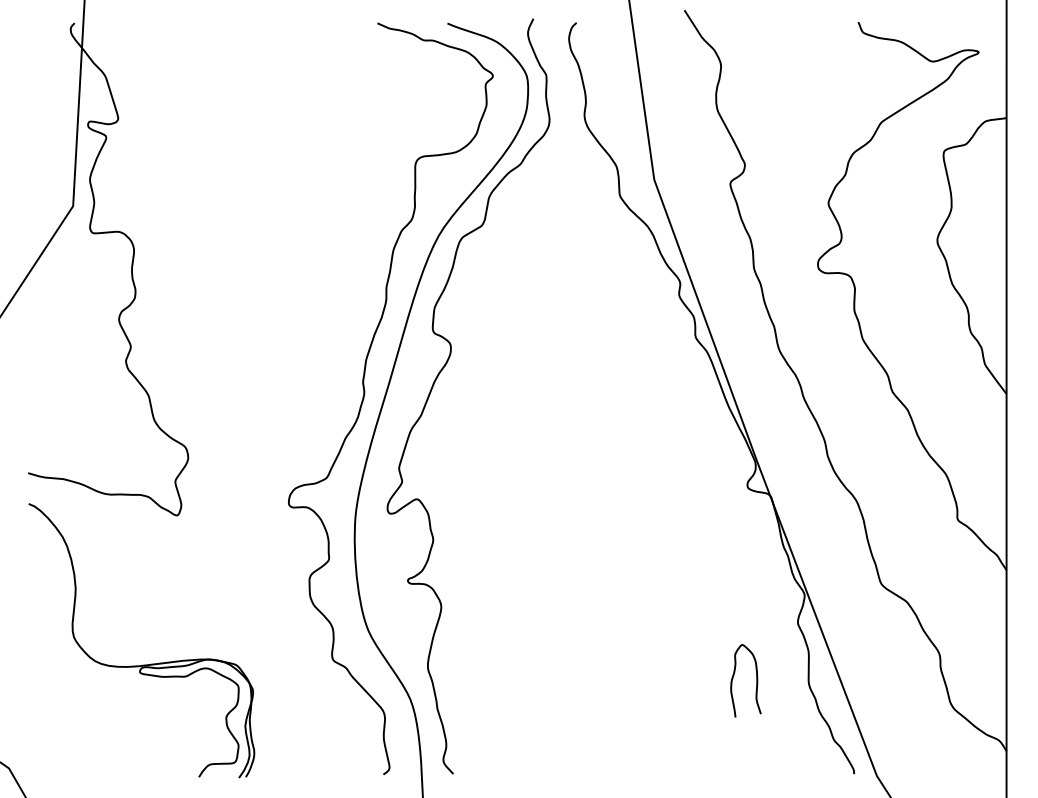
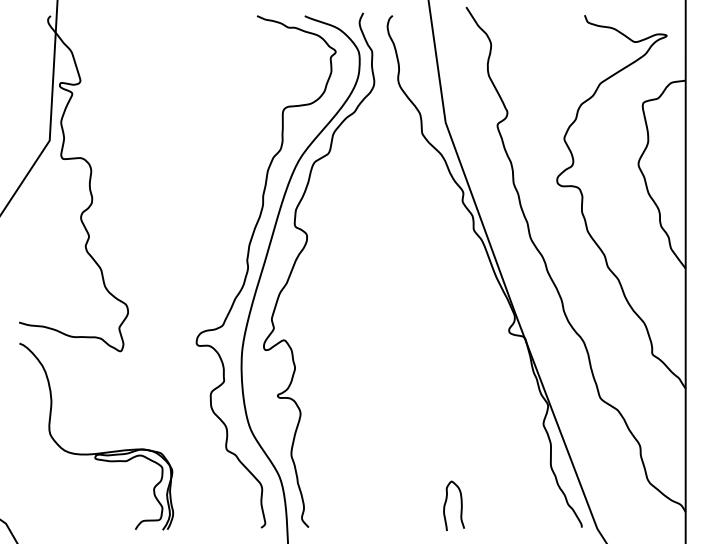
curve: (755, 678) -> (460, 504), moved

